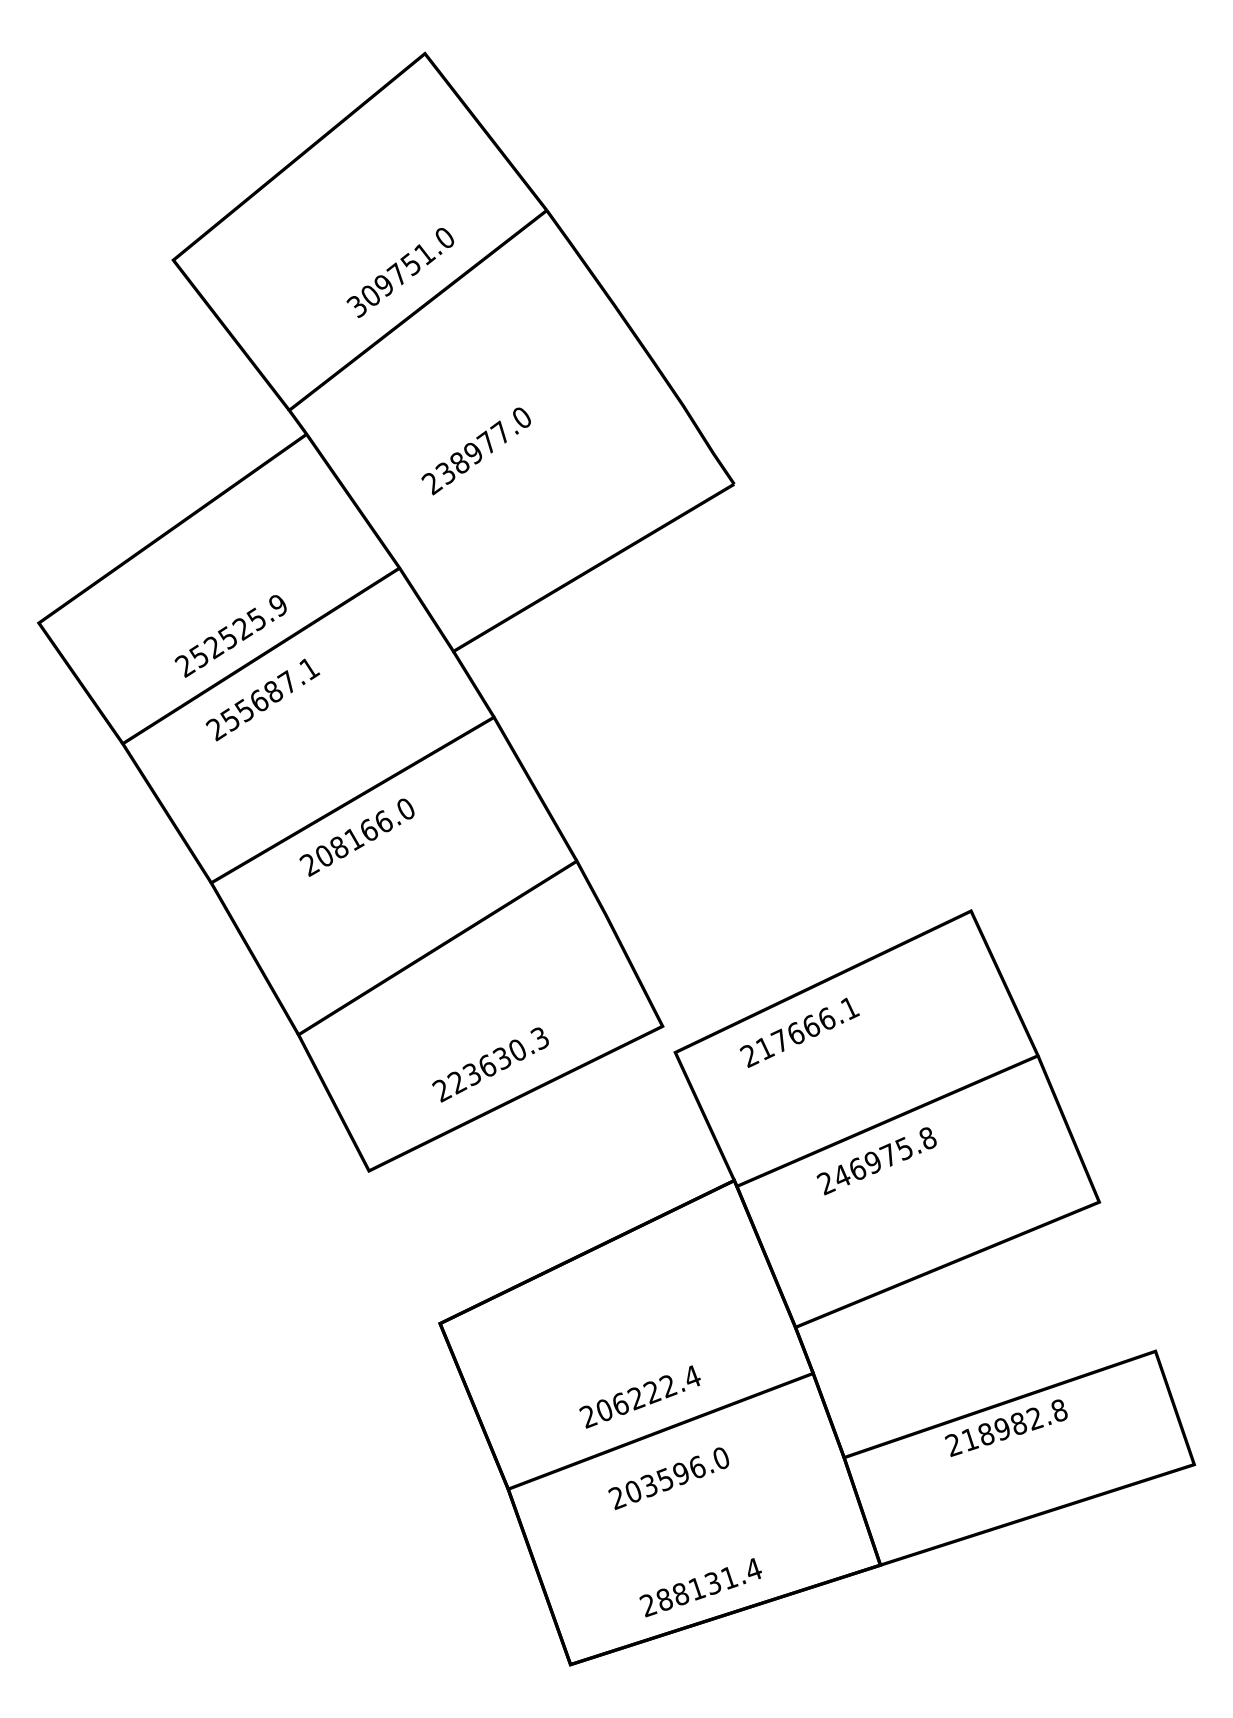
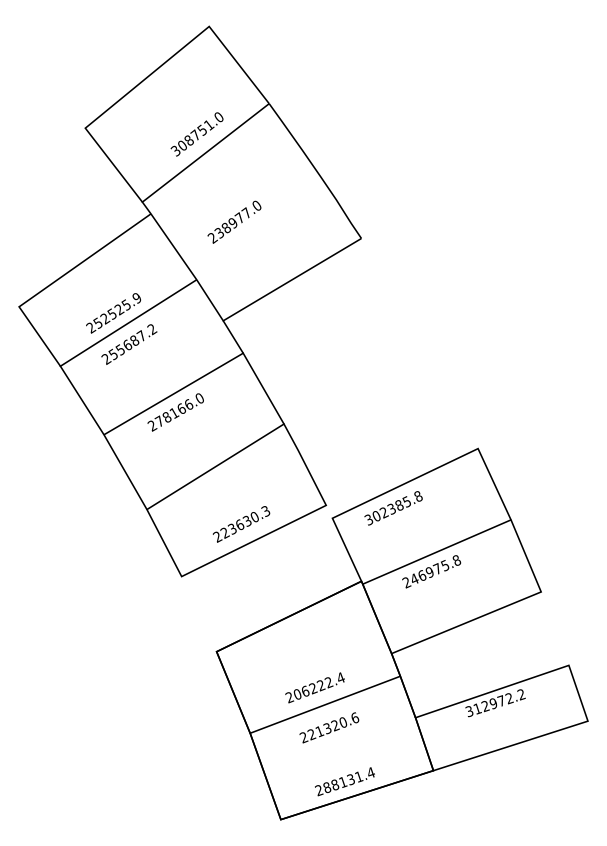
text: (384, 285) -> (189, 140), 309751.0 -> 308751.0
text: (309, 669) -> (152, 329), 255687.1 -> 255687.2
text: (321, 853) -> (158, 420), 208166.0 -> 278166.0
text: (799, 1032) -> (393, 508), 217666.1 -> 302385.8
text: (1006, 1428) -> (495, 703), 218982.8 -> 312972.2
text: (677, 1475) -> (333, 726), 203596.0 -> 221320.6

